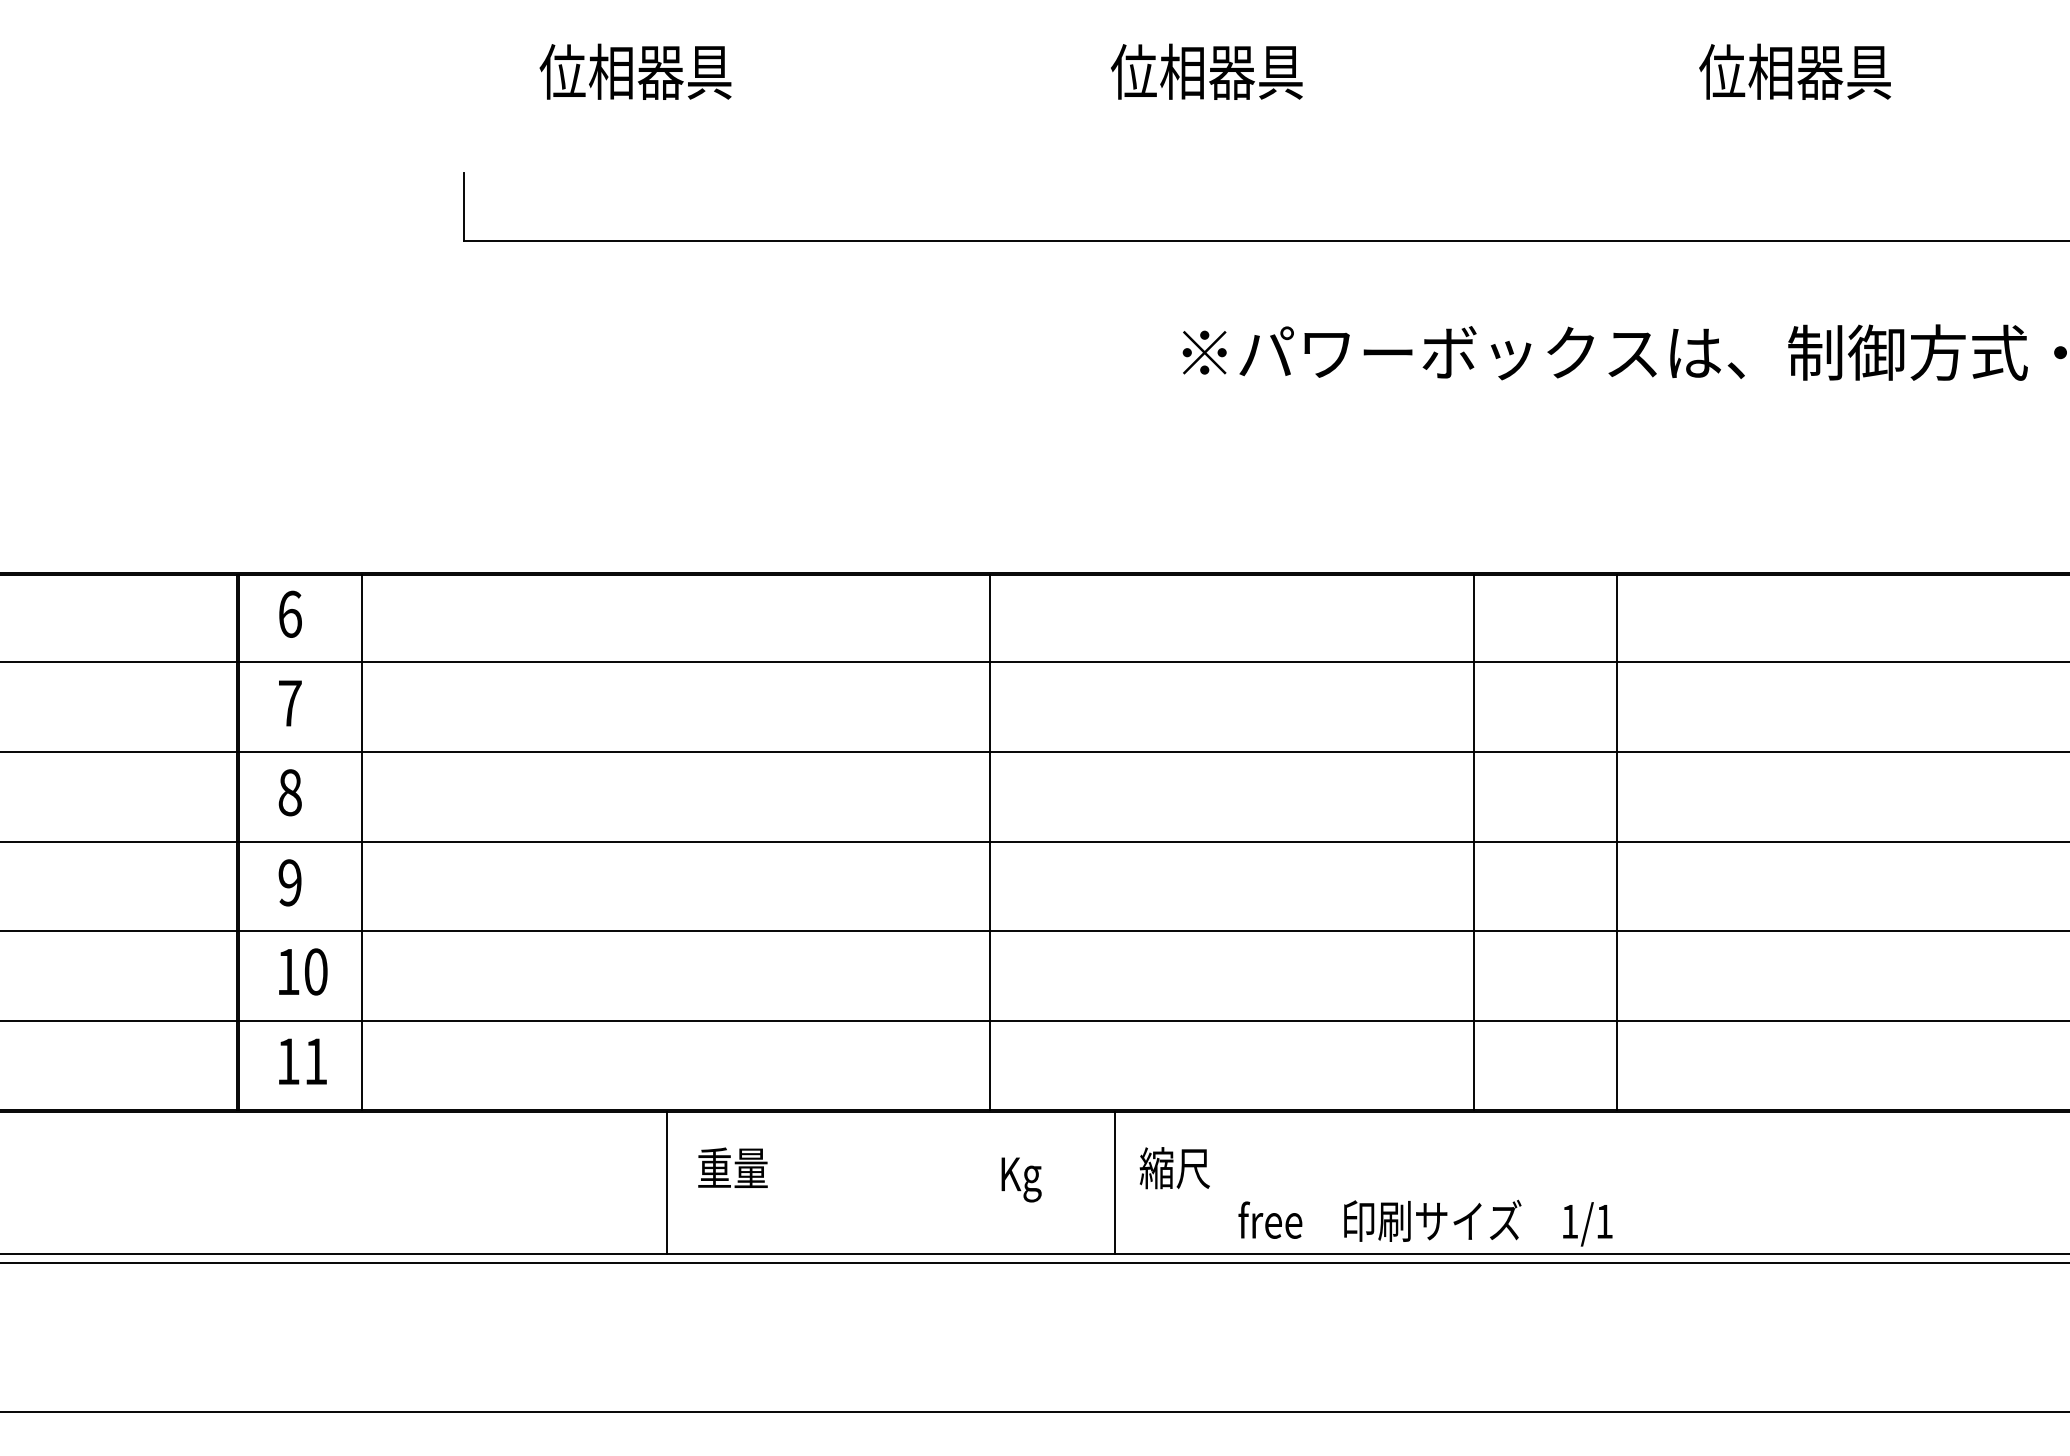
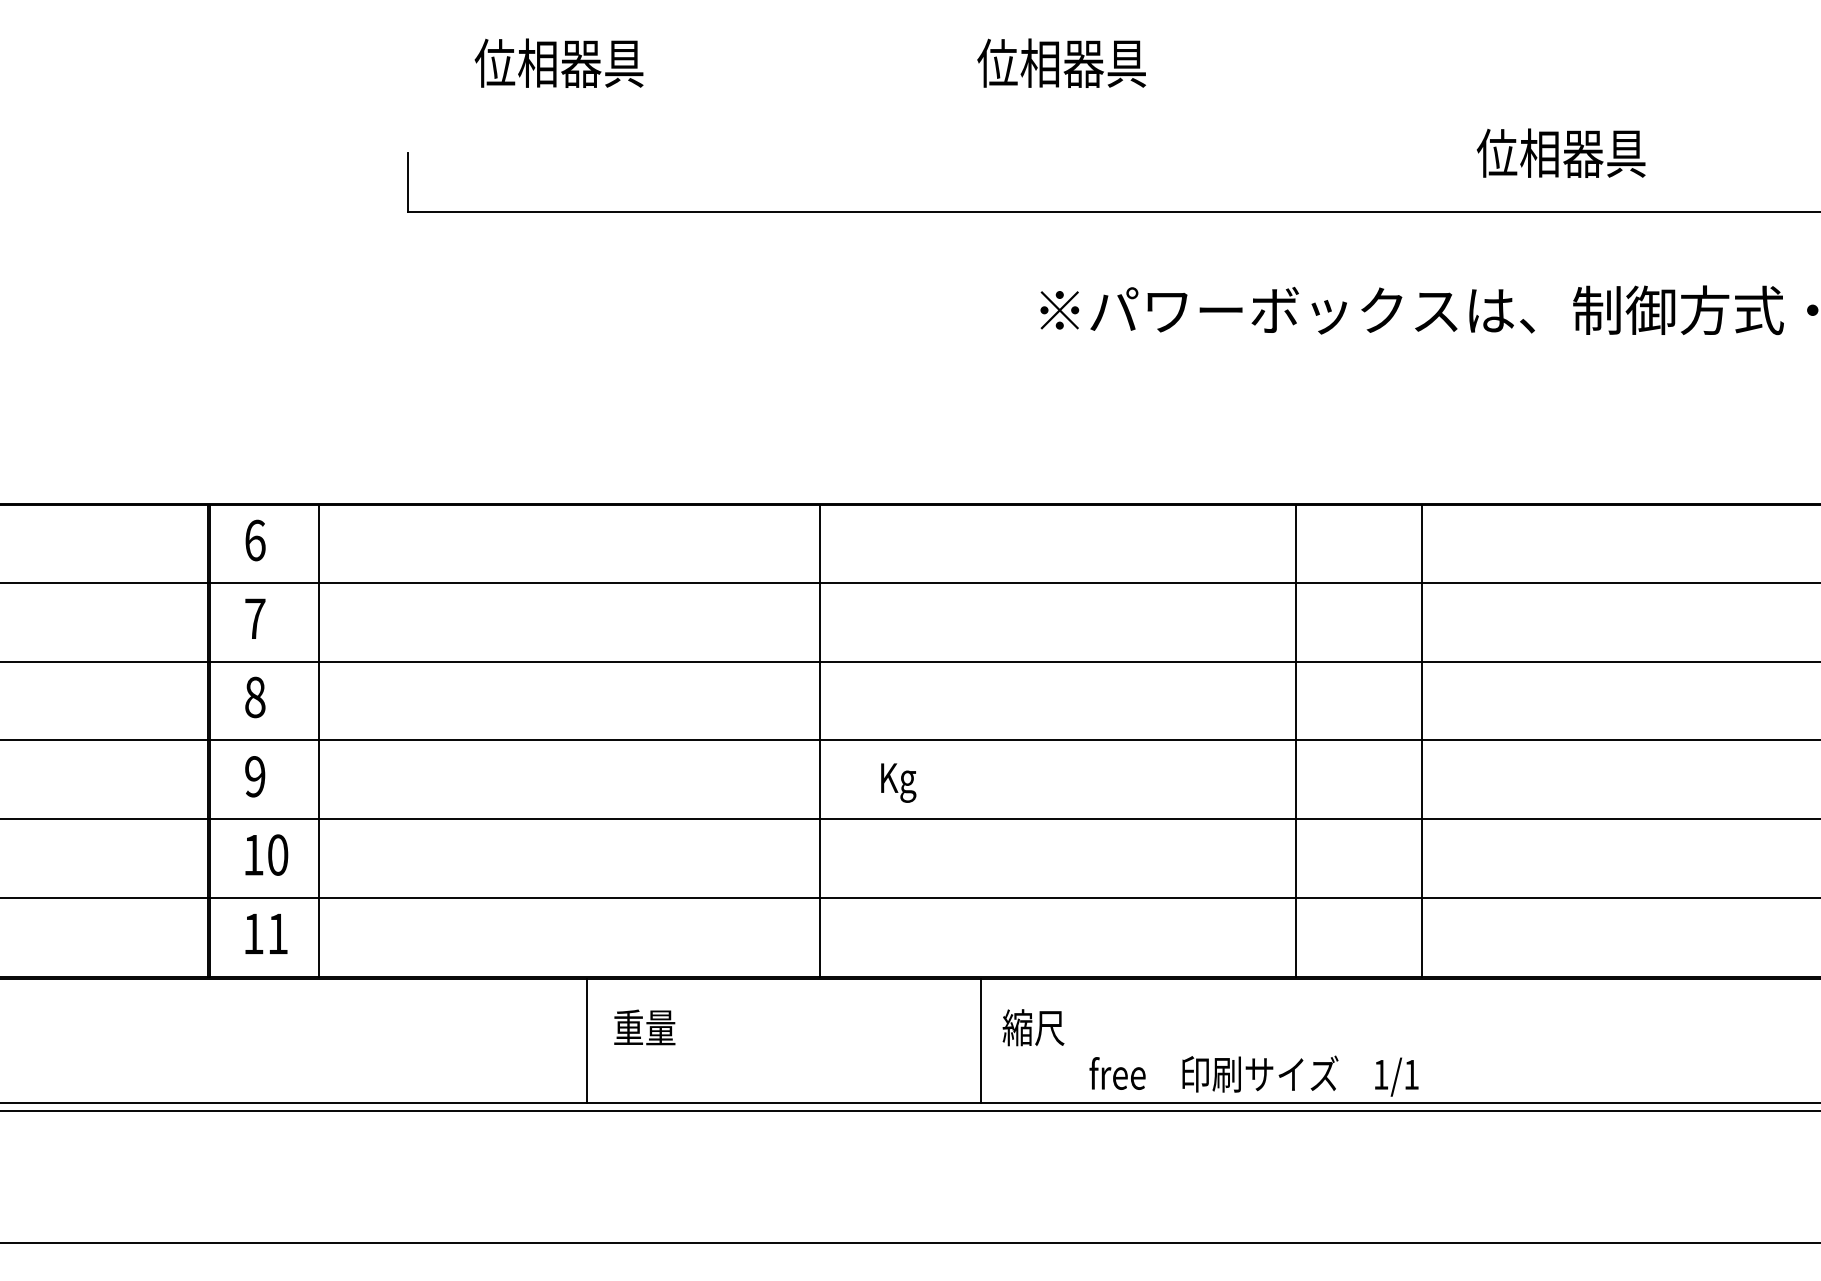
text: (1794, 70) -> (1560, 152), moved
line: (989, 841) -> (819, 740), moved
text: (1021, 1179) -> (898, 782), moved

